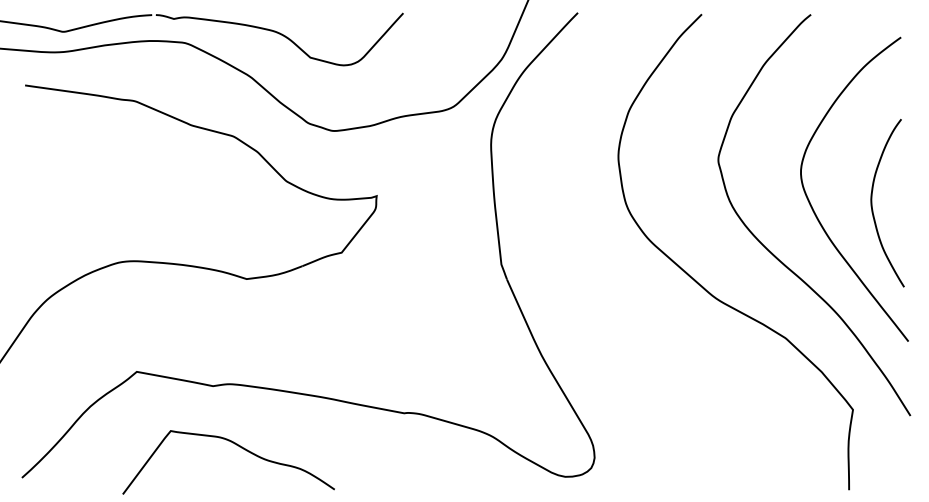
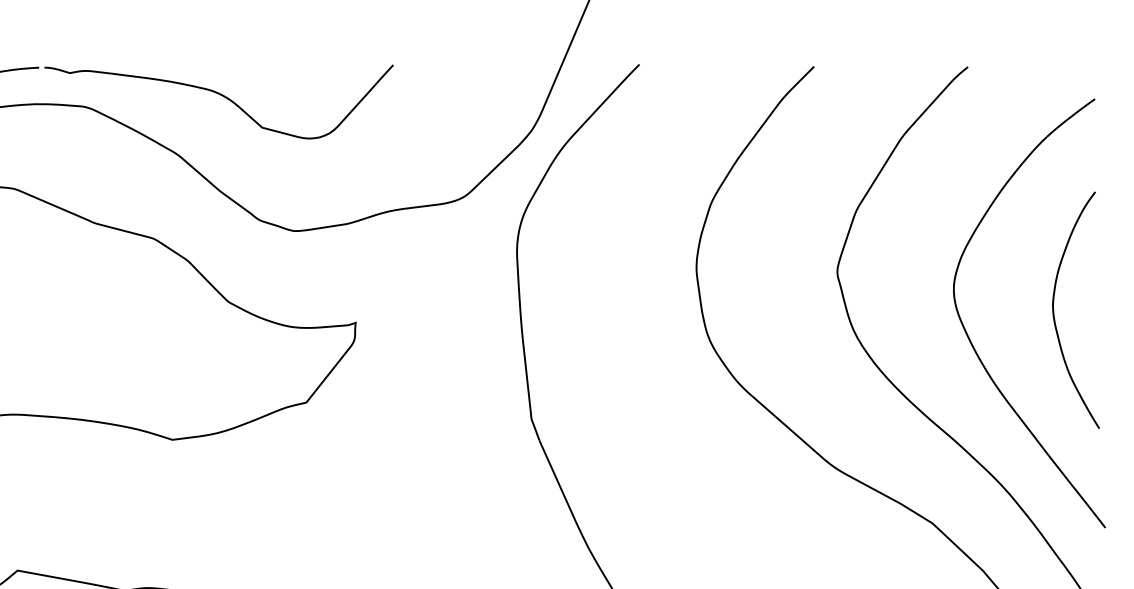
curve: (872, 203) -> (1054, 310), moved

